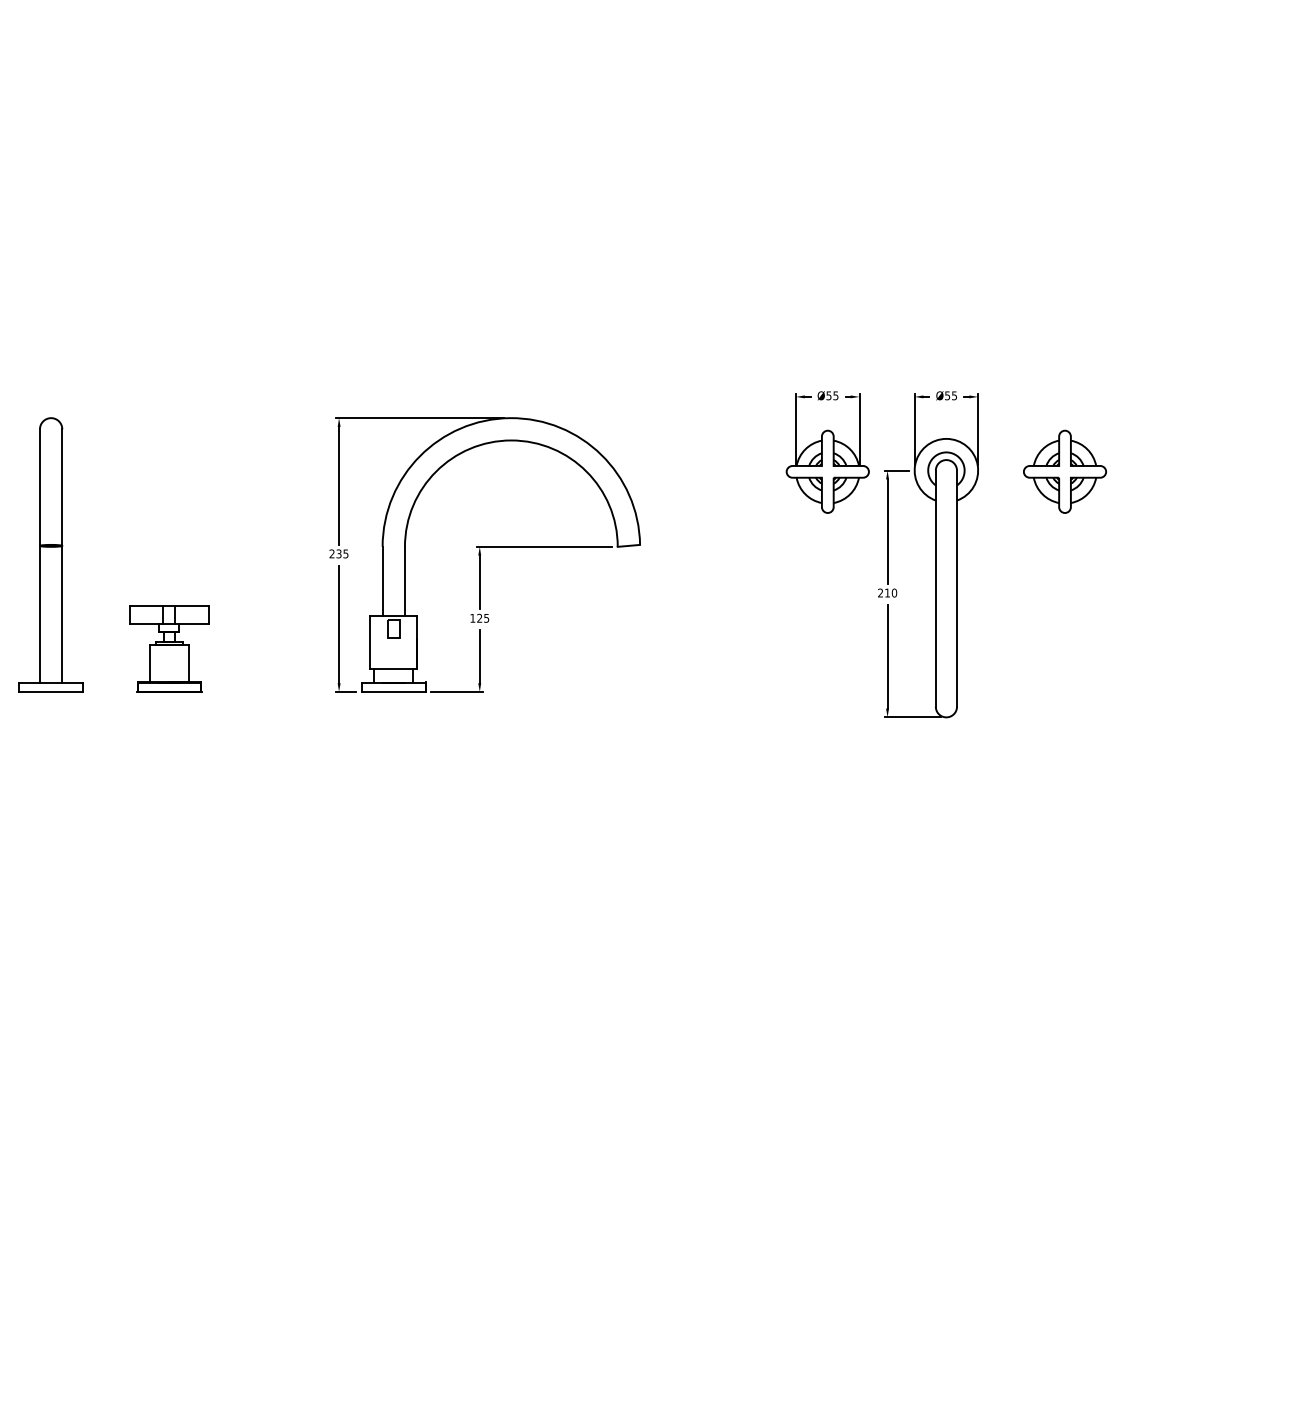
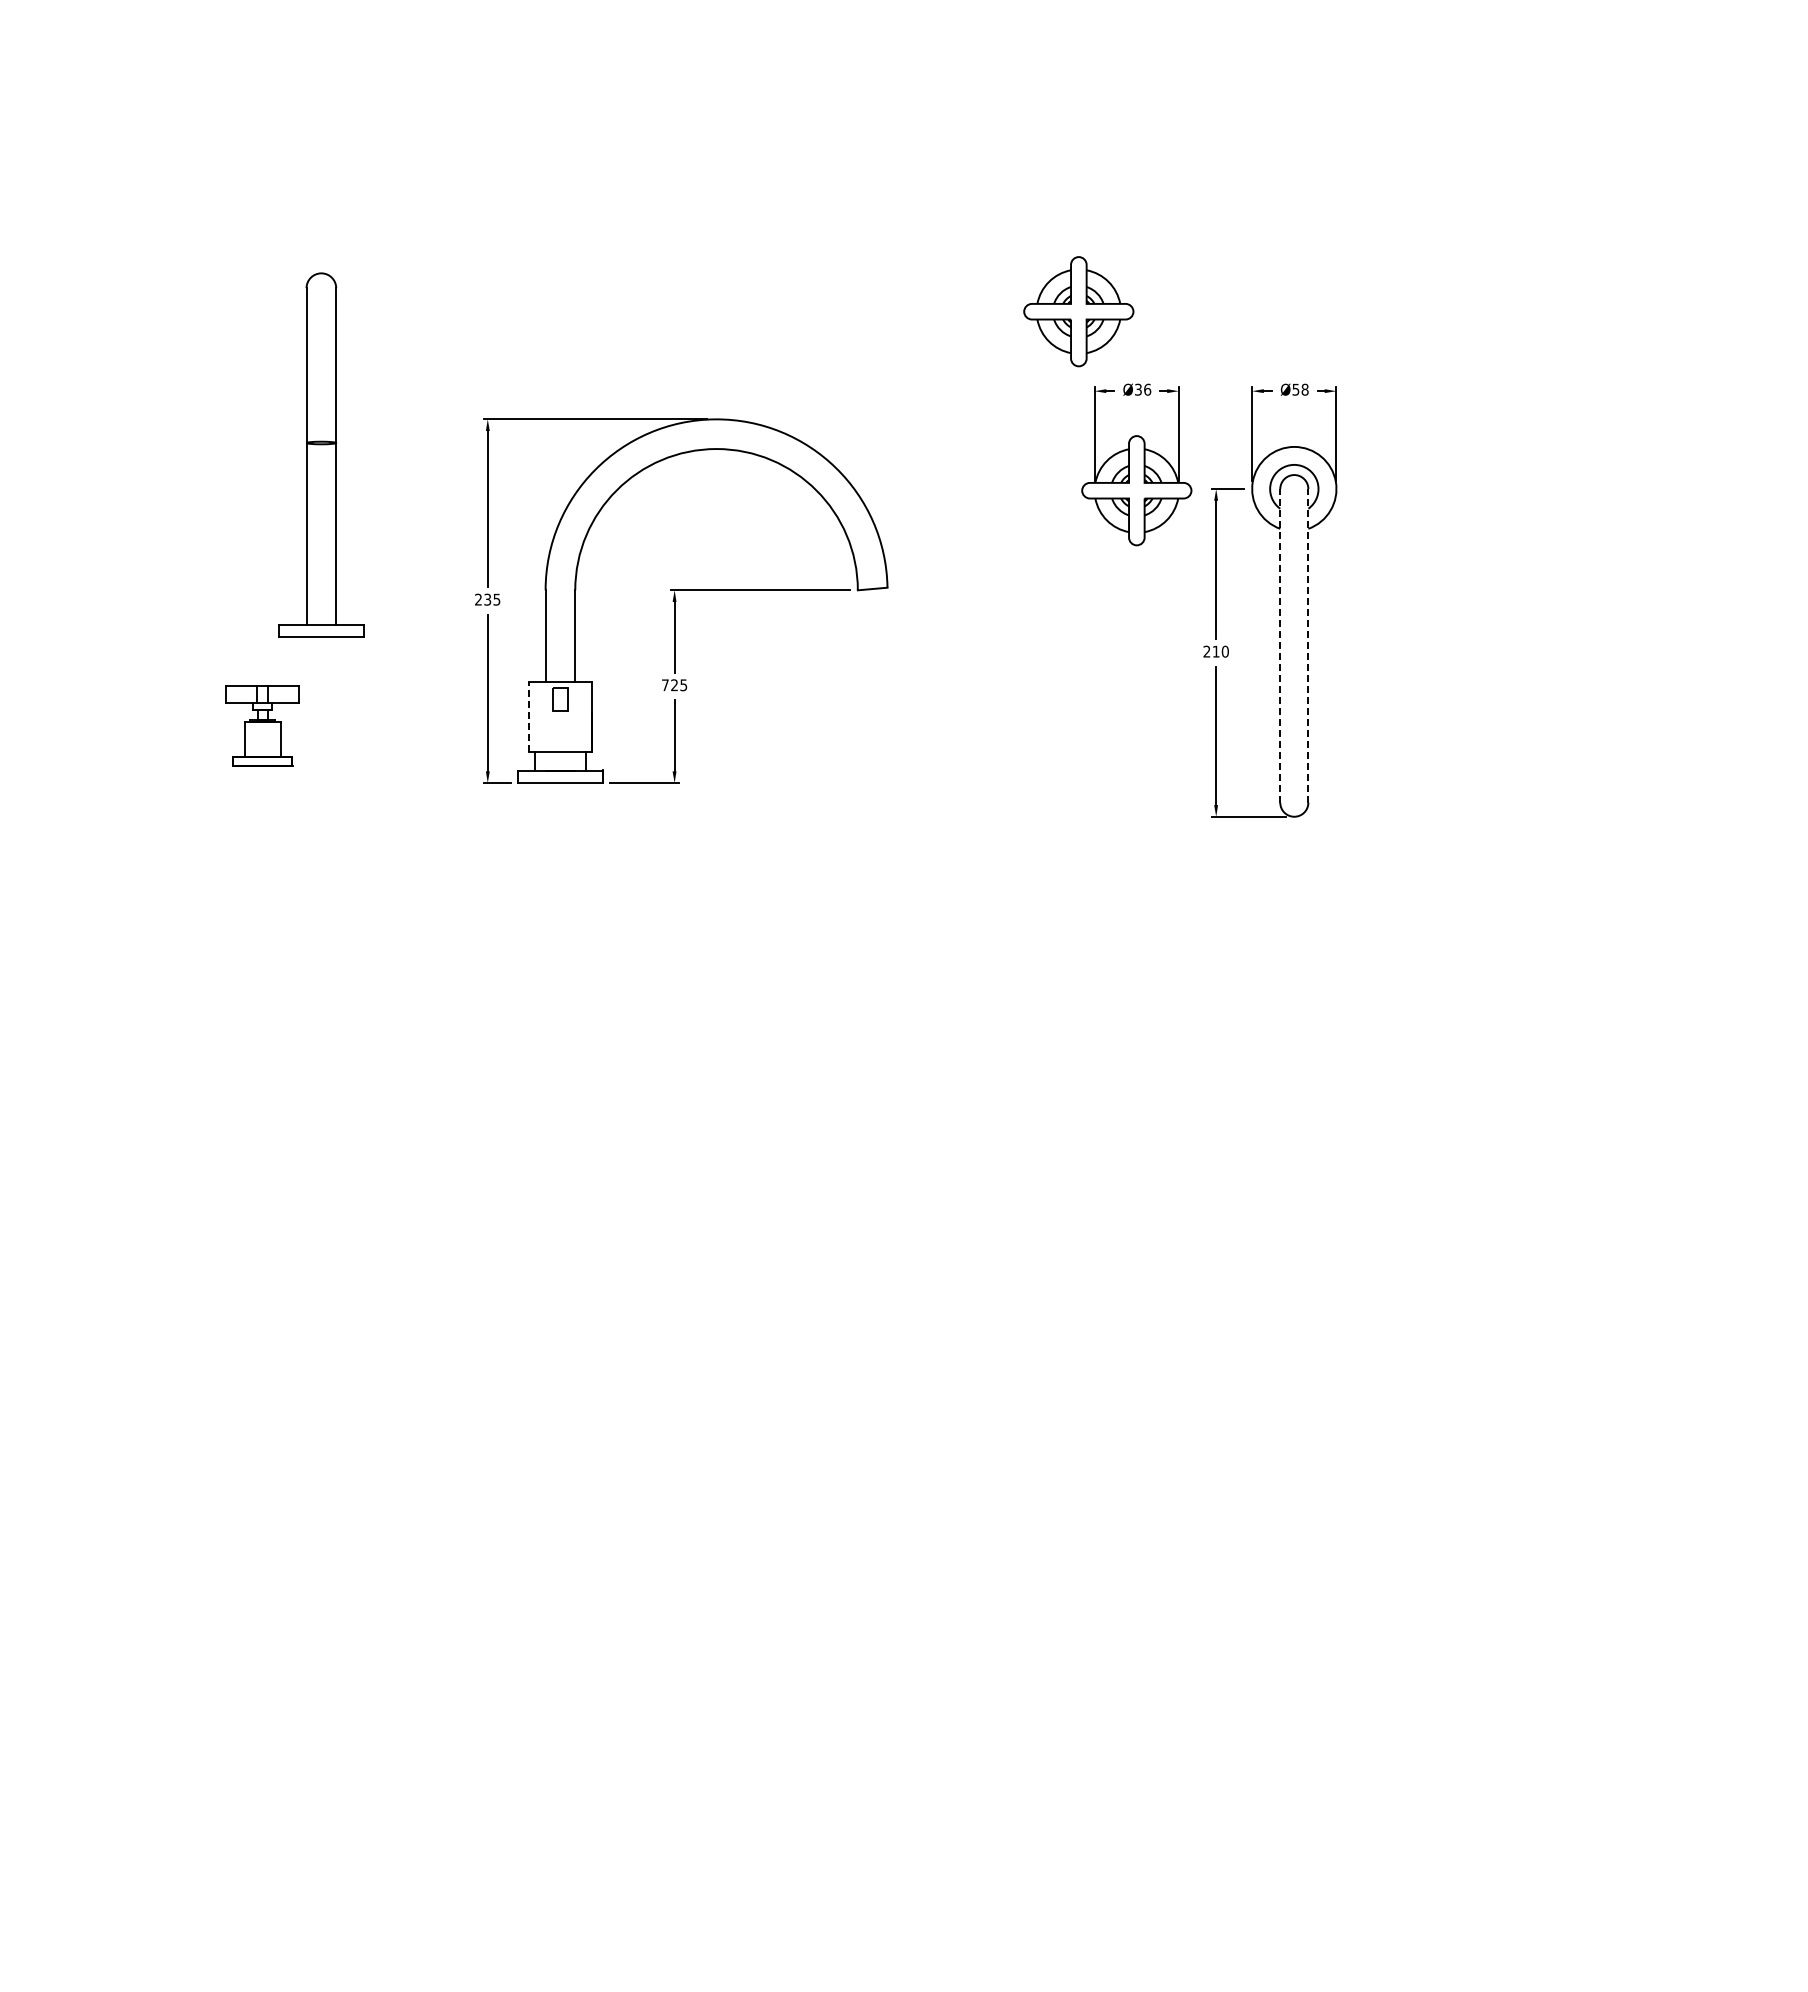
text: (832, 395) -> (1143, 389), Ø55 -> Ø36
text: (954, 395) -> (1304, 389), Ø55 -> Ø58
part: (1064, 471) -> (1078, 311), moved
part: (51, 554) -> (321, 454), moved
line: (936, 588) -> (1280, 645), solid -> dashed
line: (957, 588) -> (1308, 645), solid -> dashed
text: (472, 618) -> (665, 685), 125 -> 725
line: (370, 641) -> (529, 716), solid -> dashed
part: (169, 648) -> (262, 725), size x0.7

